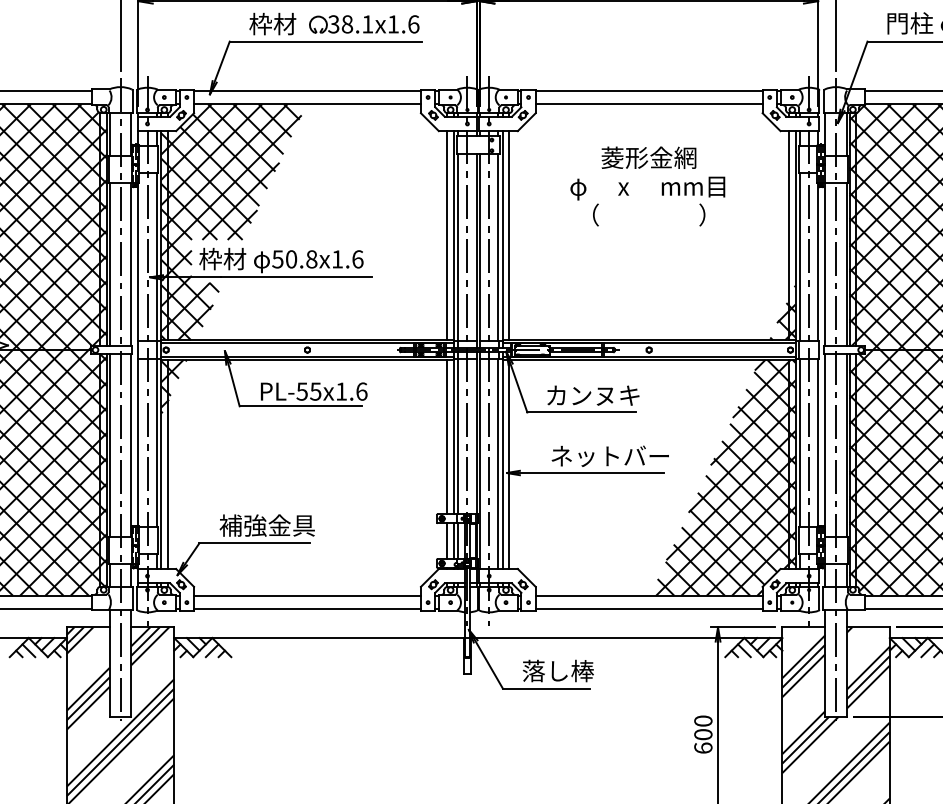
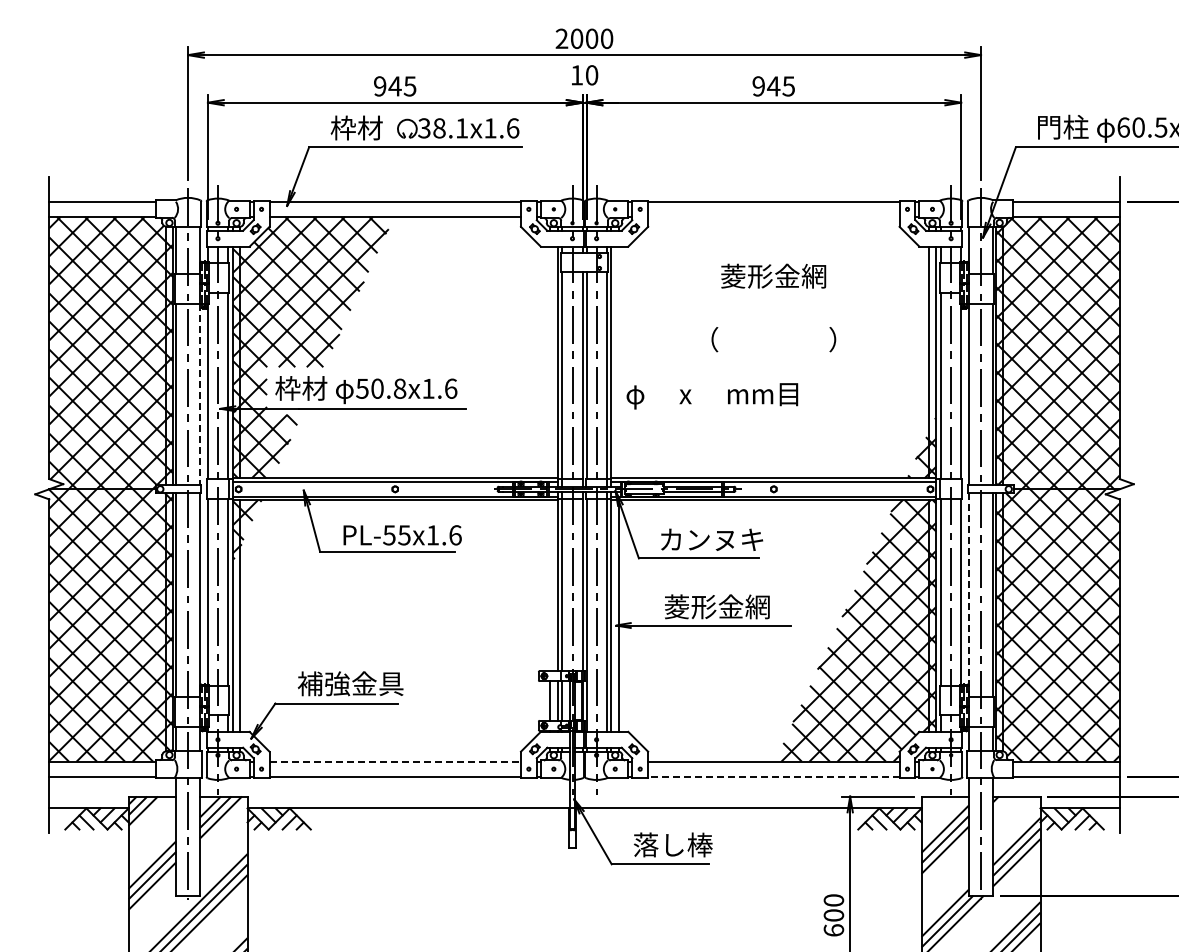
line: (648, 103) -> (773, 216), removed
text: (647, 188) -> (712, 396), moved
line: (447, 235) -> (550, 362), removed
line: (509, 235) -> (619, 362), removed
line: (131, 264) -> (200, 394), solid -> dashed
line: (447, 436) -> (550, 585), removed
line: (825, 445) -> (969, 595), solid -> dashed
text: (609, 455) -> (729, 606), ネットバー -> 菱形金網
line: (307, 595) -> (395, 761), solid -> dashed
line: (648, 609) -> (773, 776), solid -> dashed

